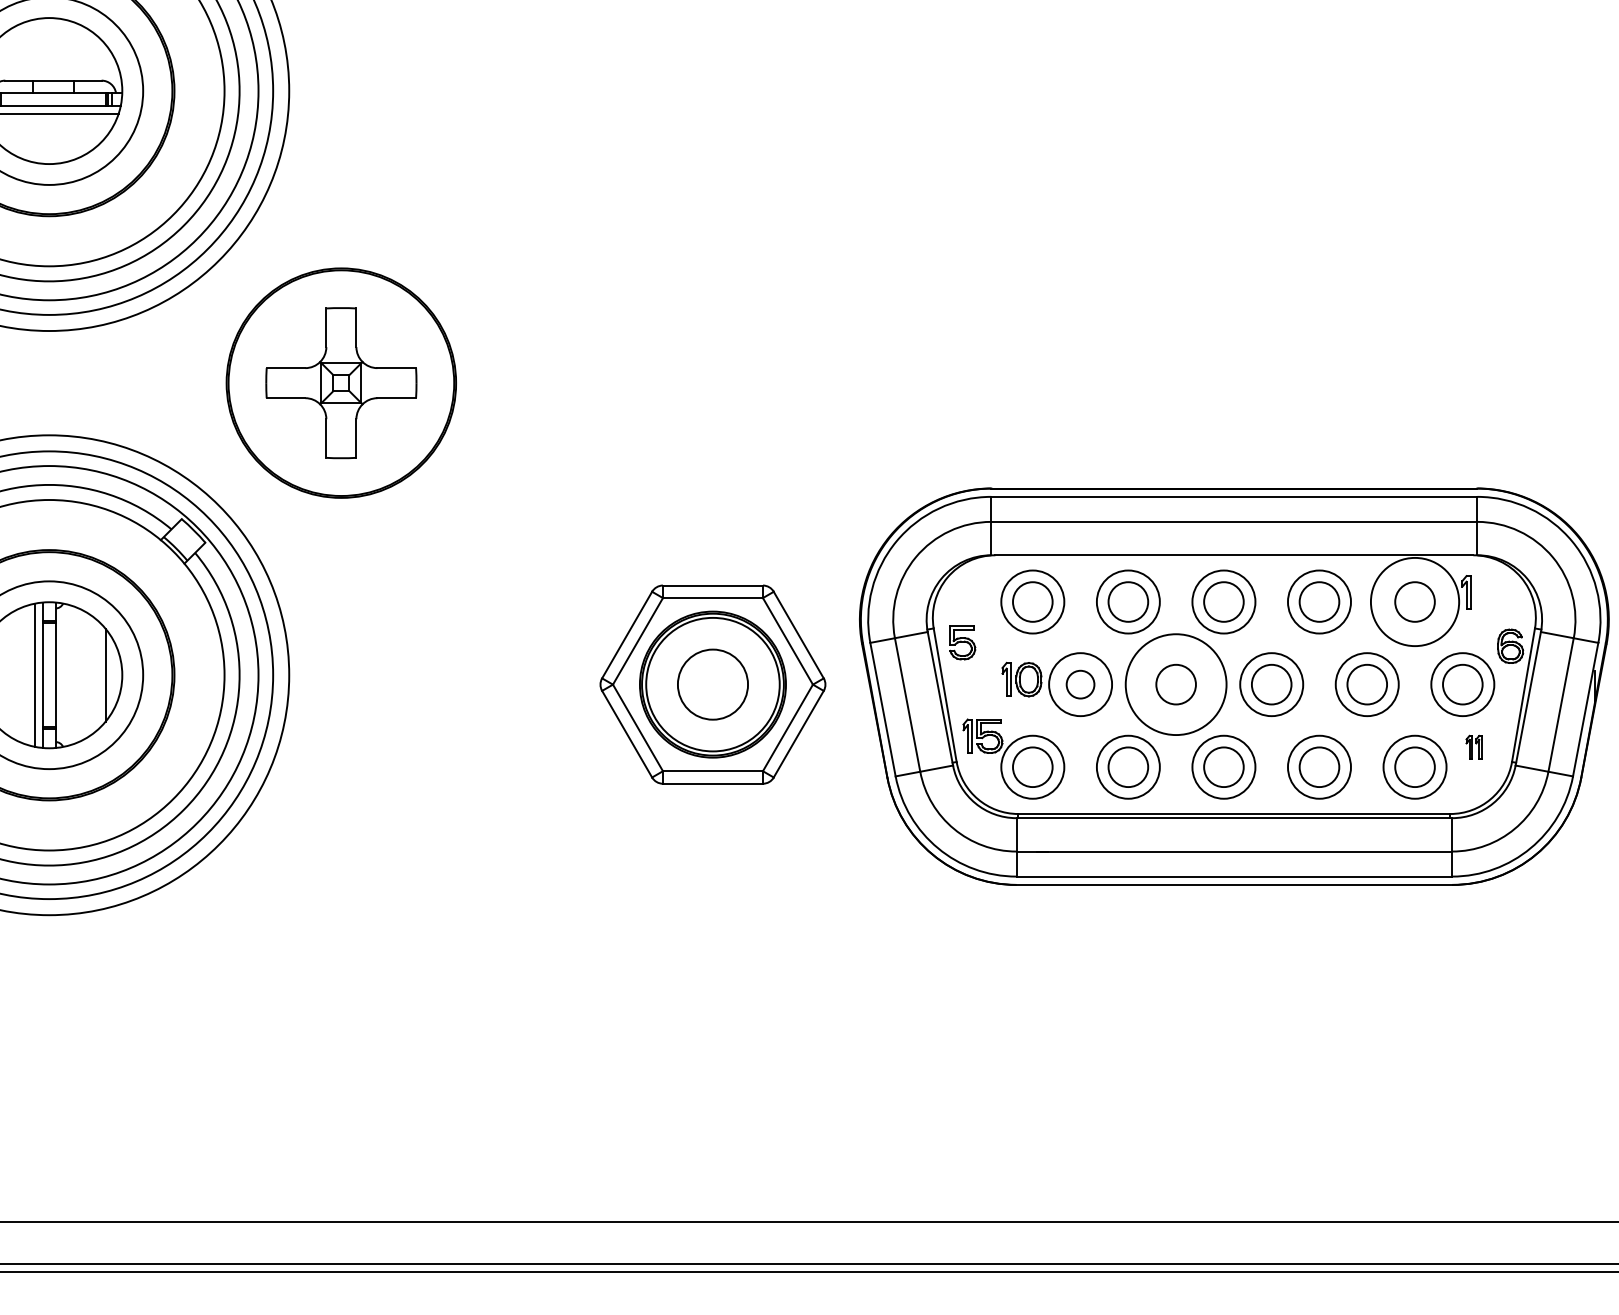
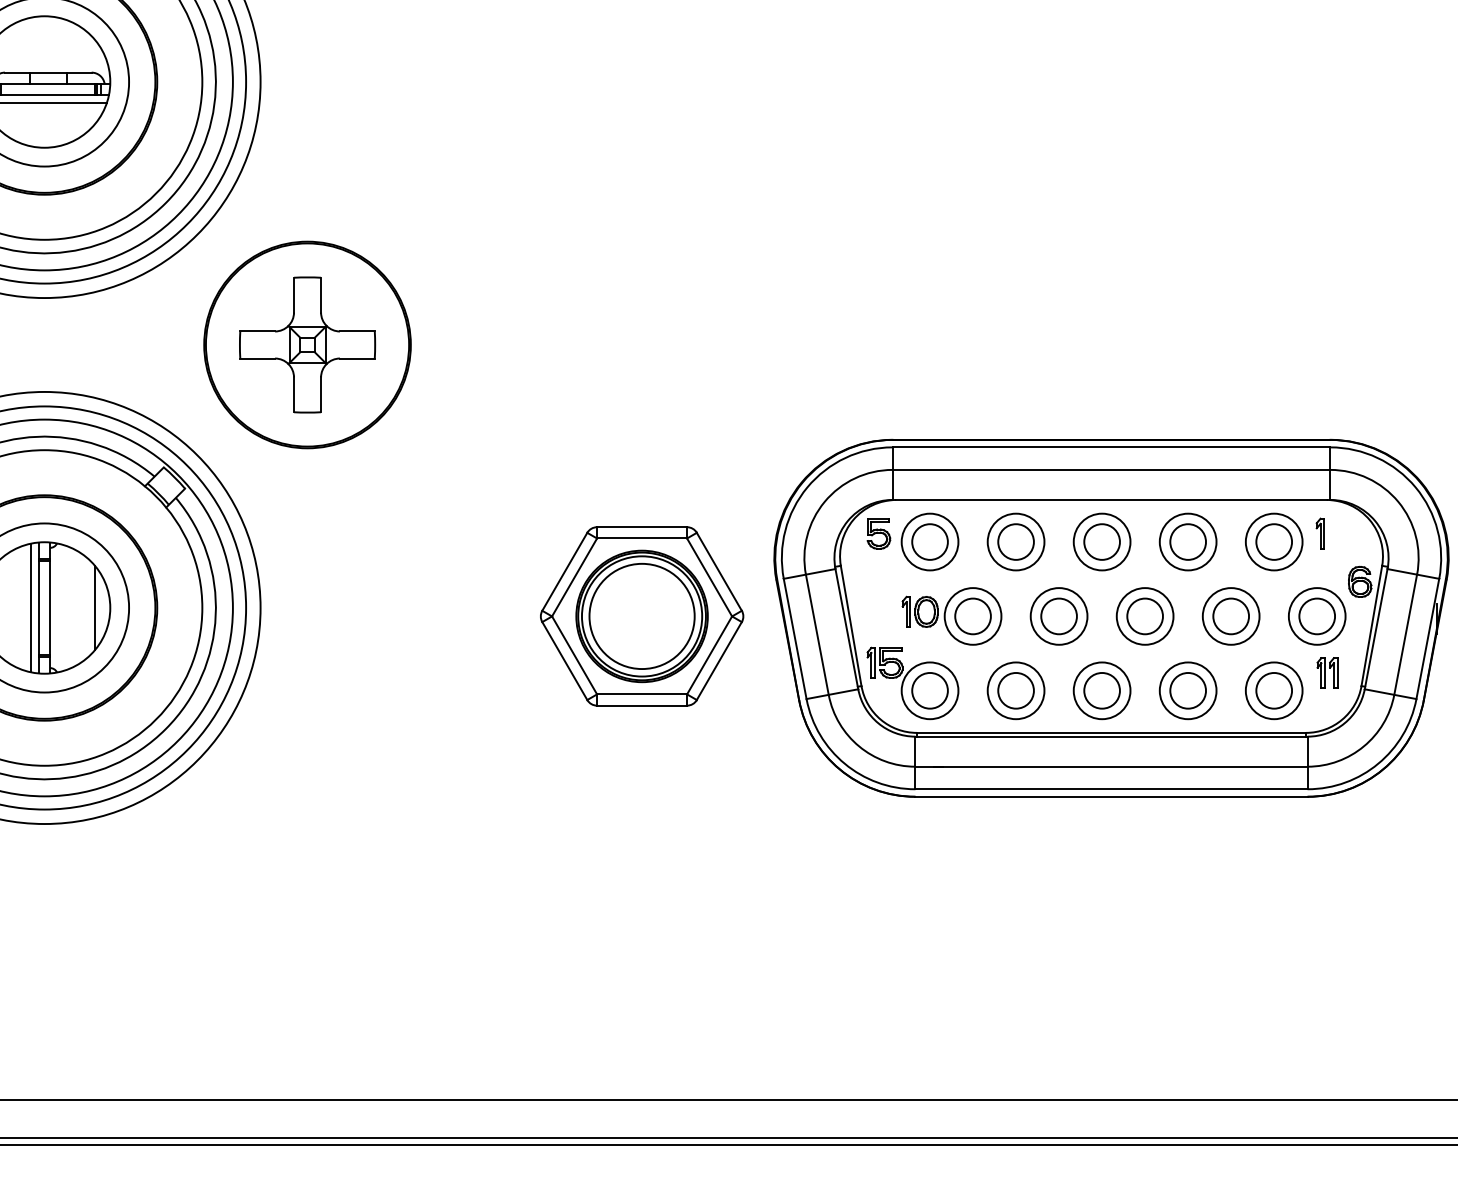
circle: (1414, 601) -> (1273, 541), size x0.71
part: (962, 642) -> (878, 533), moved
circle: (712, 684) -> (641, 616), size x1.67
circle: (1079, 684) -> (972, 616), size x1.43
circle: (1175, 684) -> (1058, 616), size x0.62
part: (1474, 746) -> (1327, 672), size x1.43

